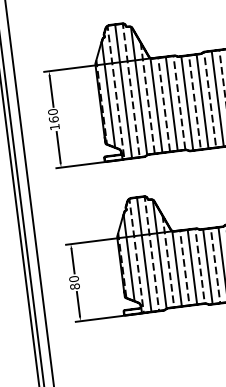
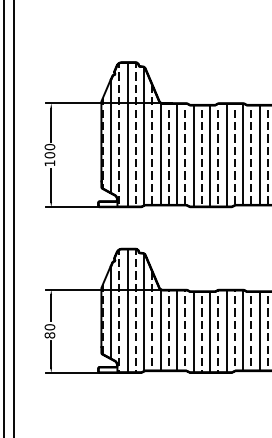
text: (53, 119) -> (49, 155), 160 -> 100

